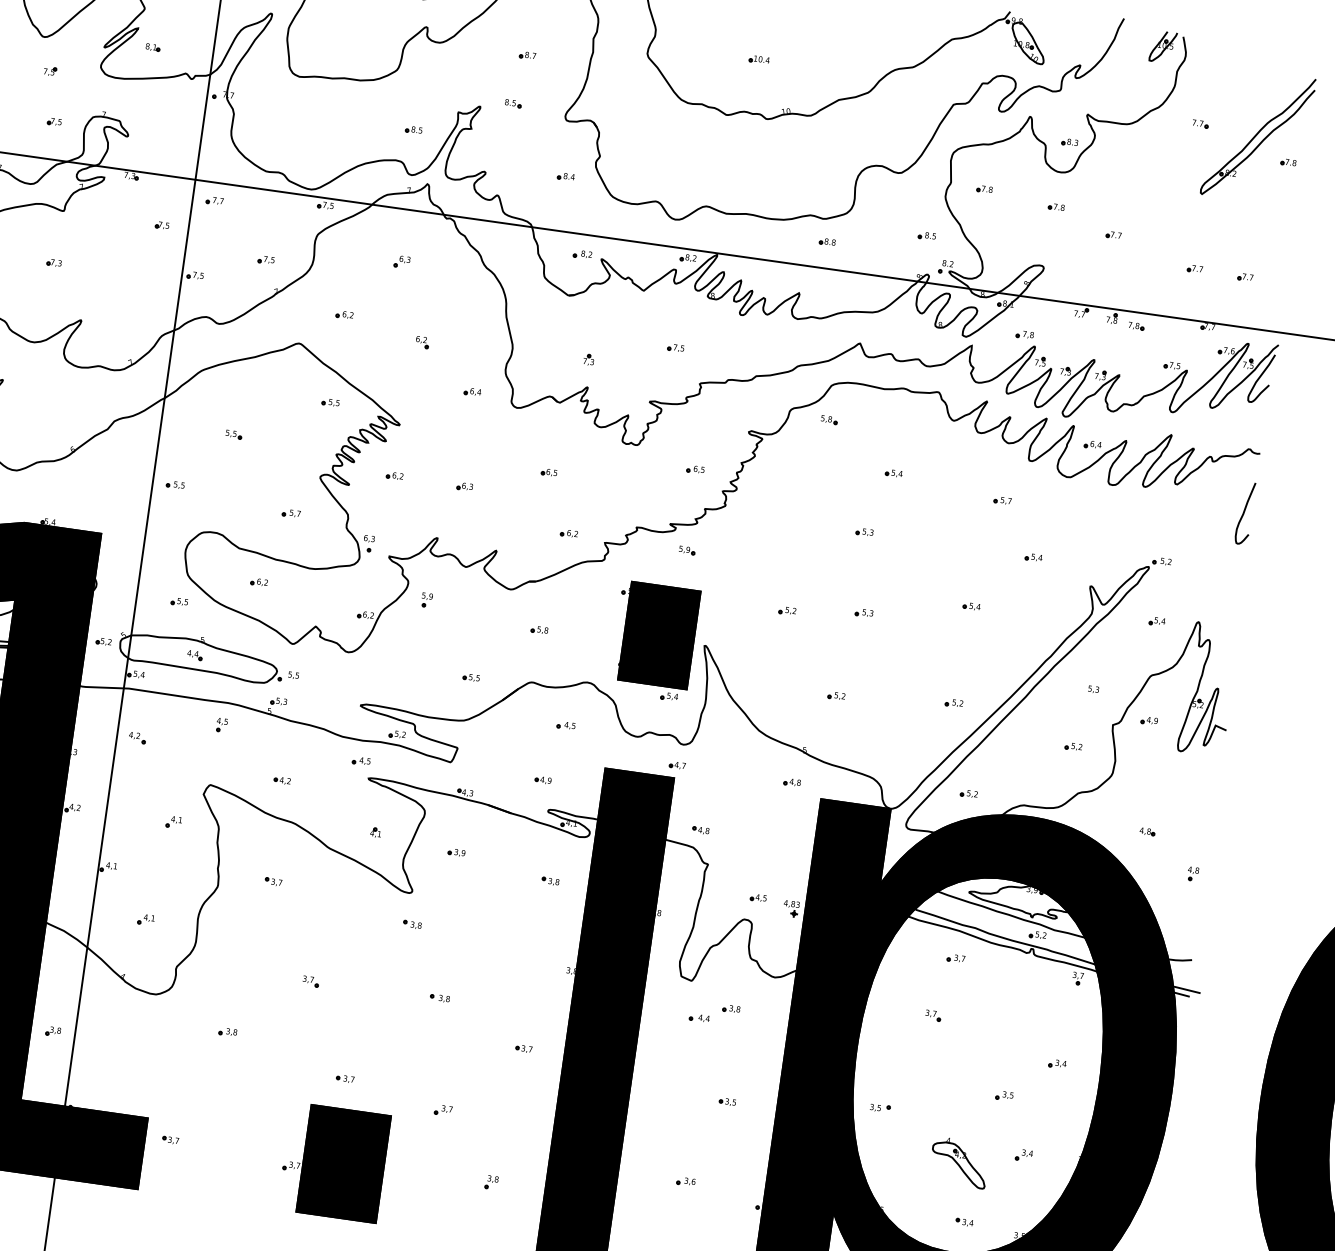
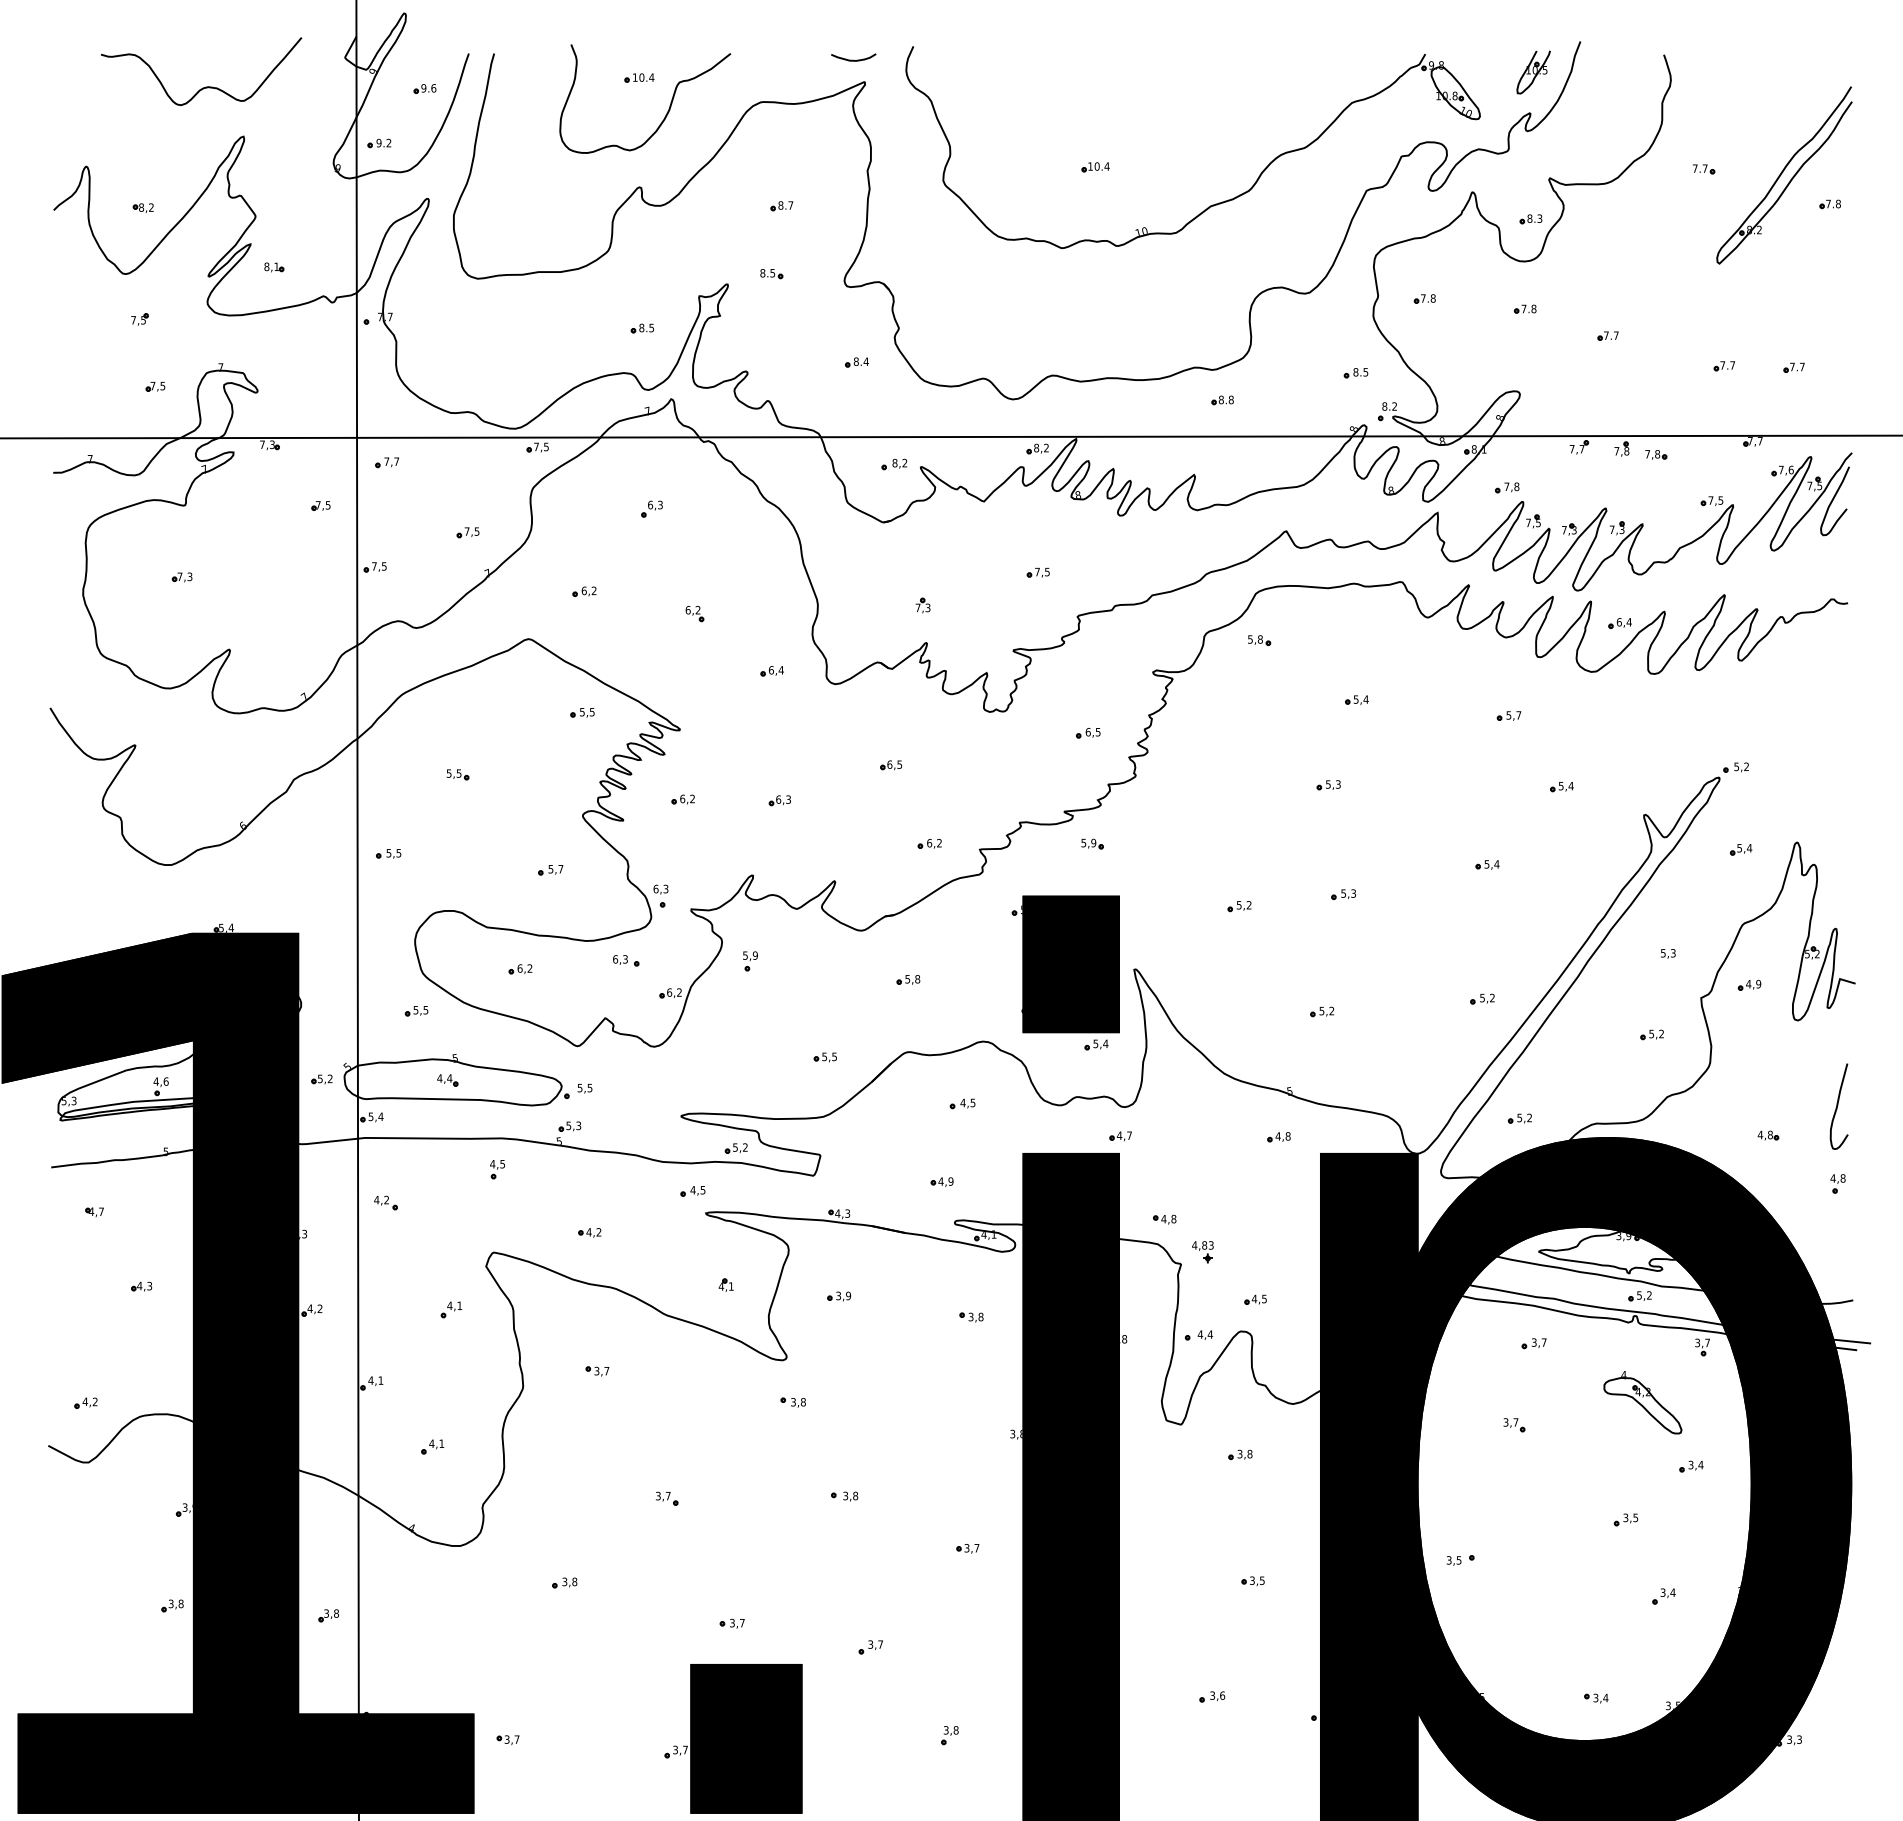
part: (1163, 47) -> (1533, 72), moved
curve: (1244, 512) -> (1838, 1105), moved
part: (337, 586) -> (626, 960), added
part: (790, 909) -> (1202, 1252), moved
part: (699, 1018) -> (1198, 1335), moved
part: (959, 1162) -> (1642, 1402), moved

